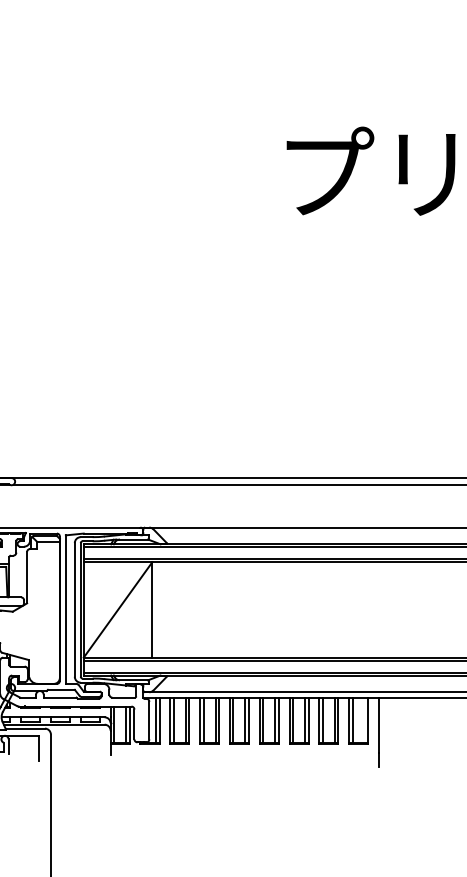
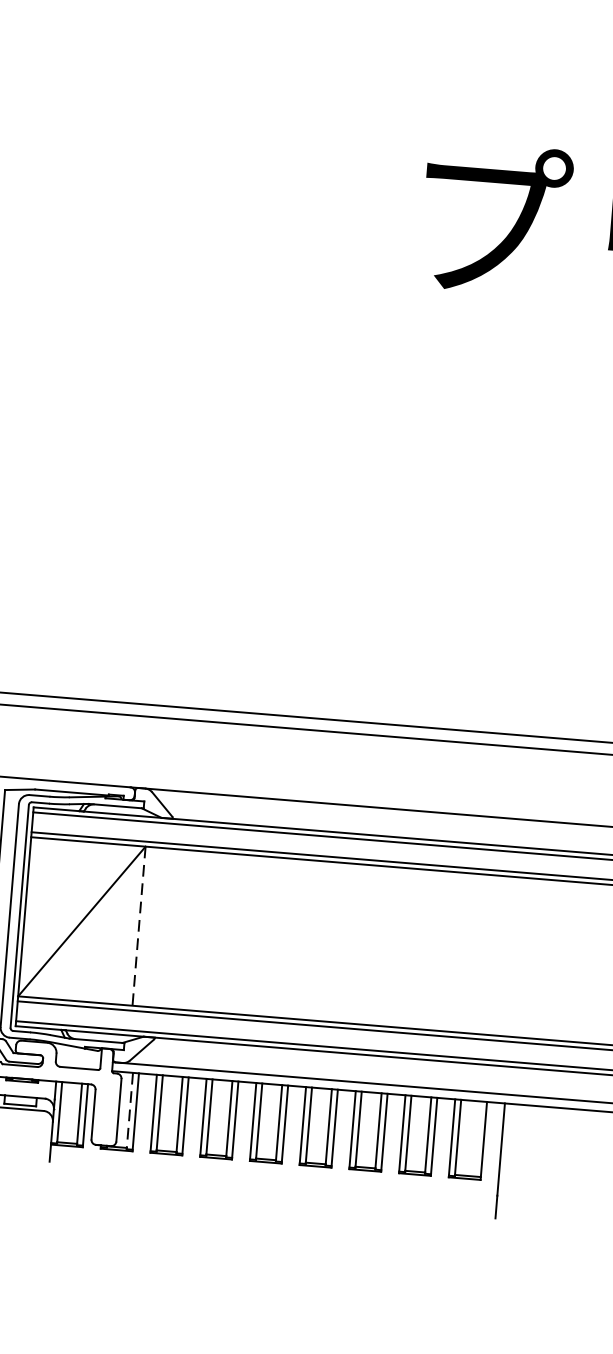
line: (152, 609) -> (139, 925), solid -> dashed
line: (155, 720) -> (129, 1110), solid -> dashed

